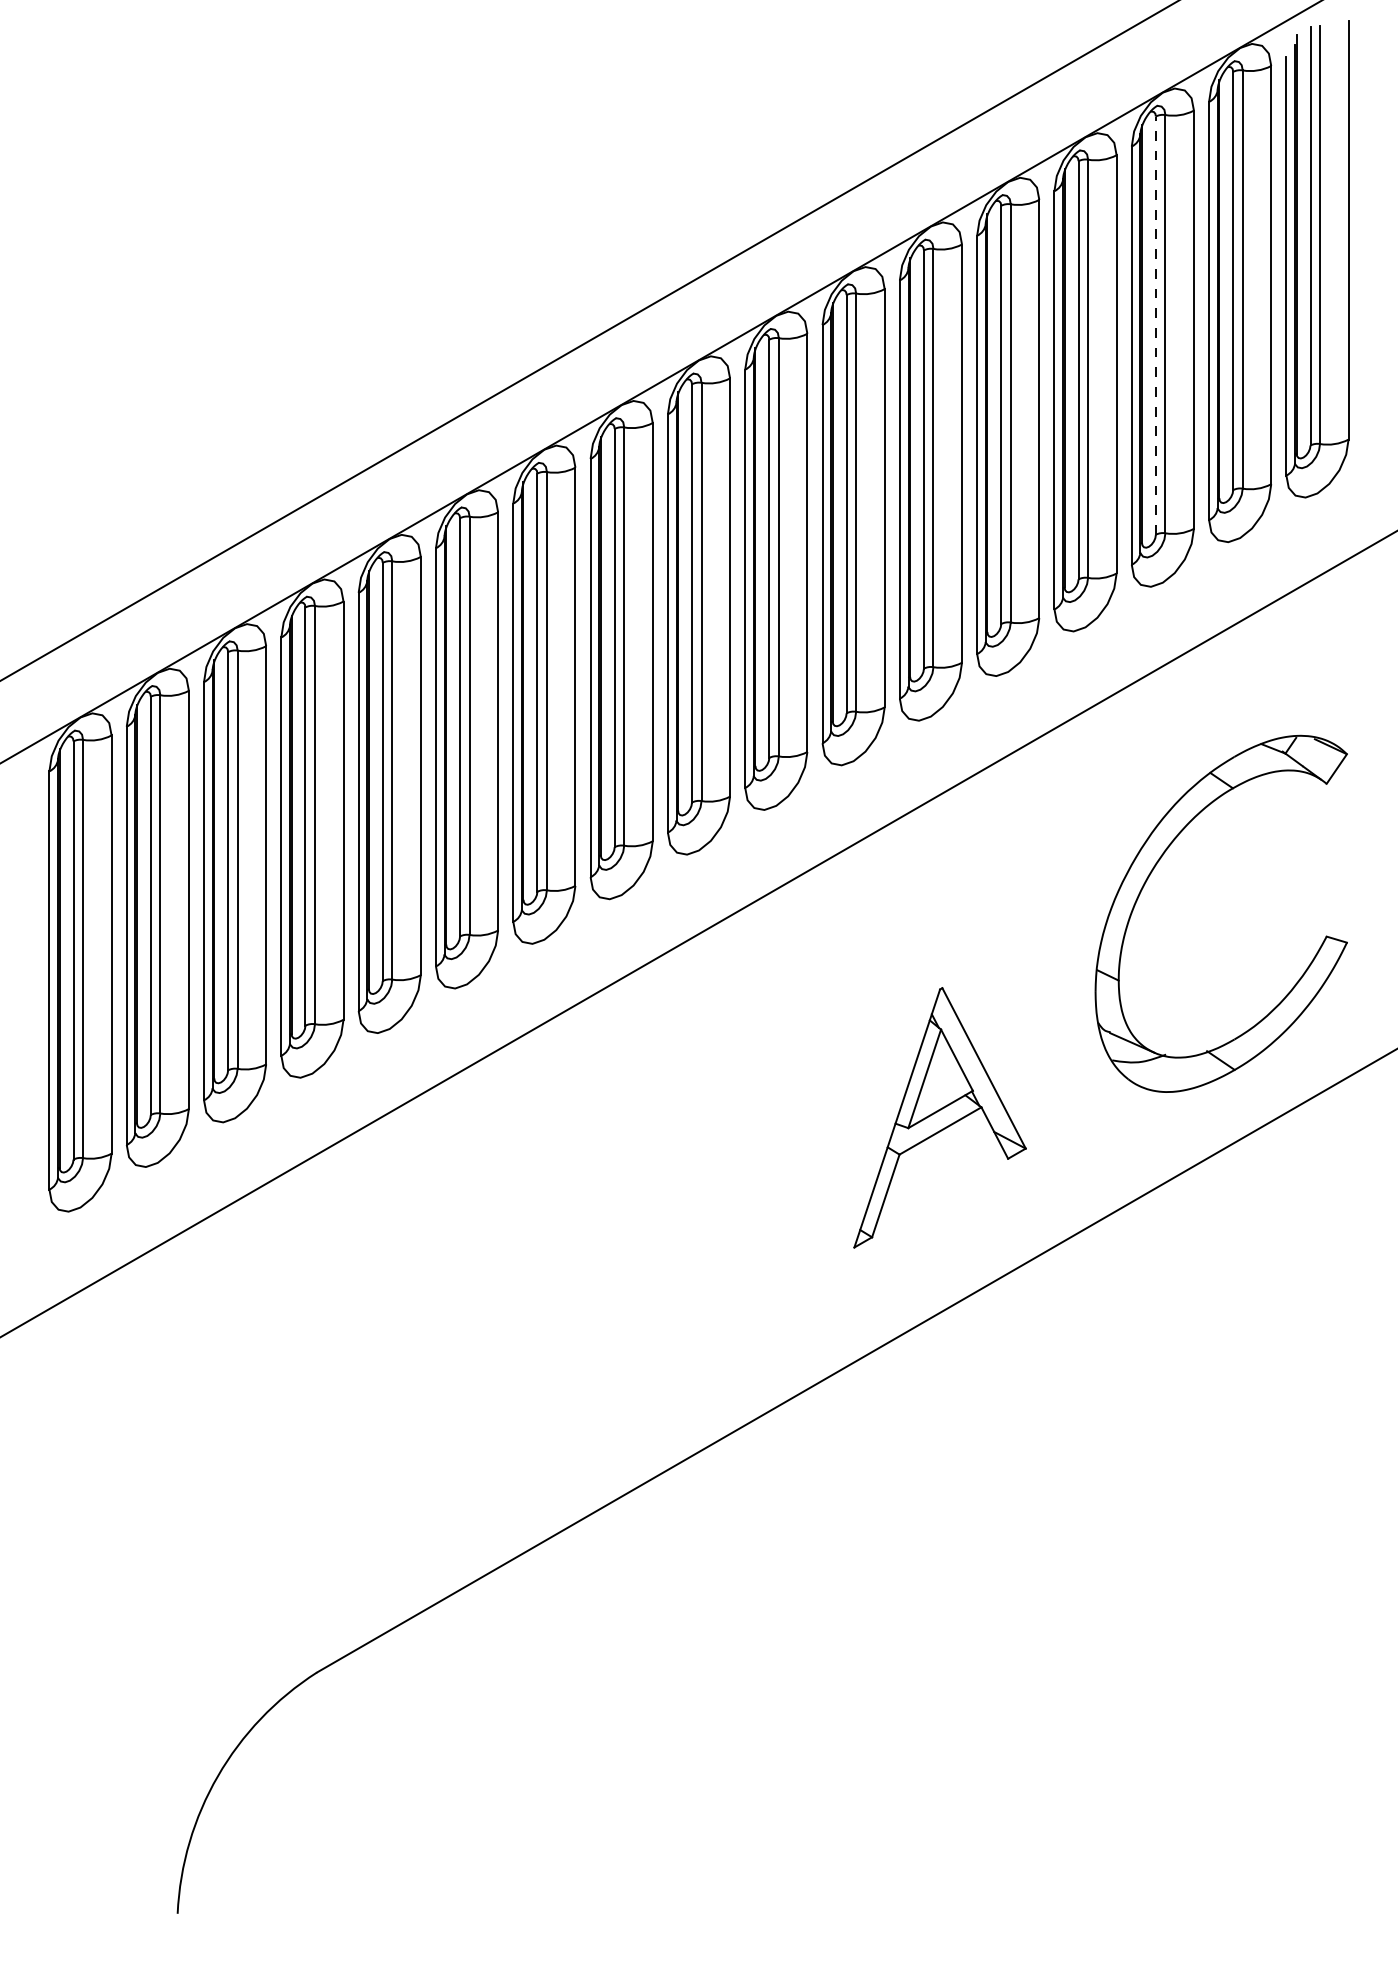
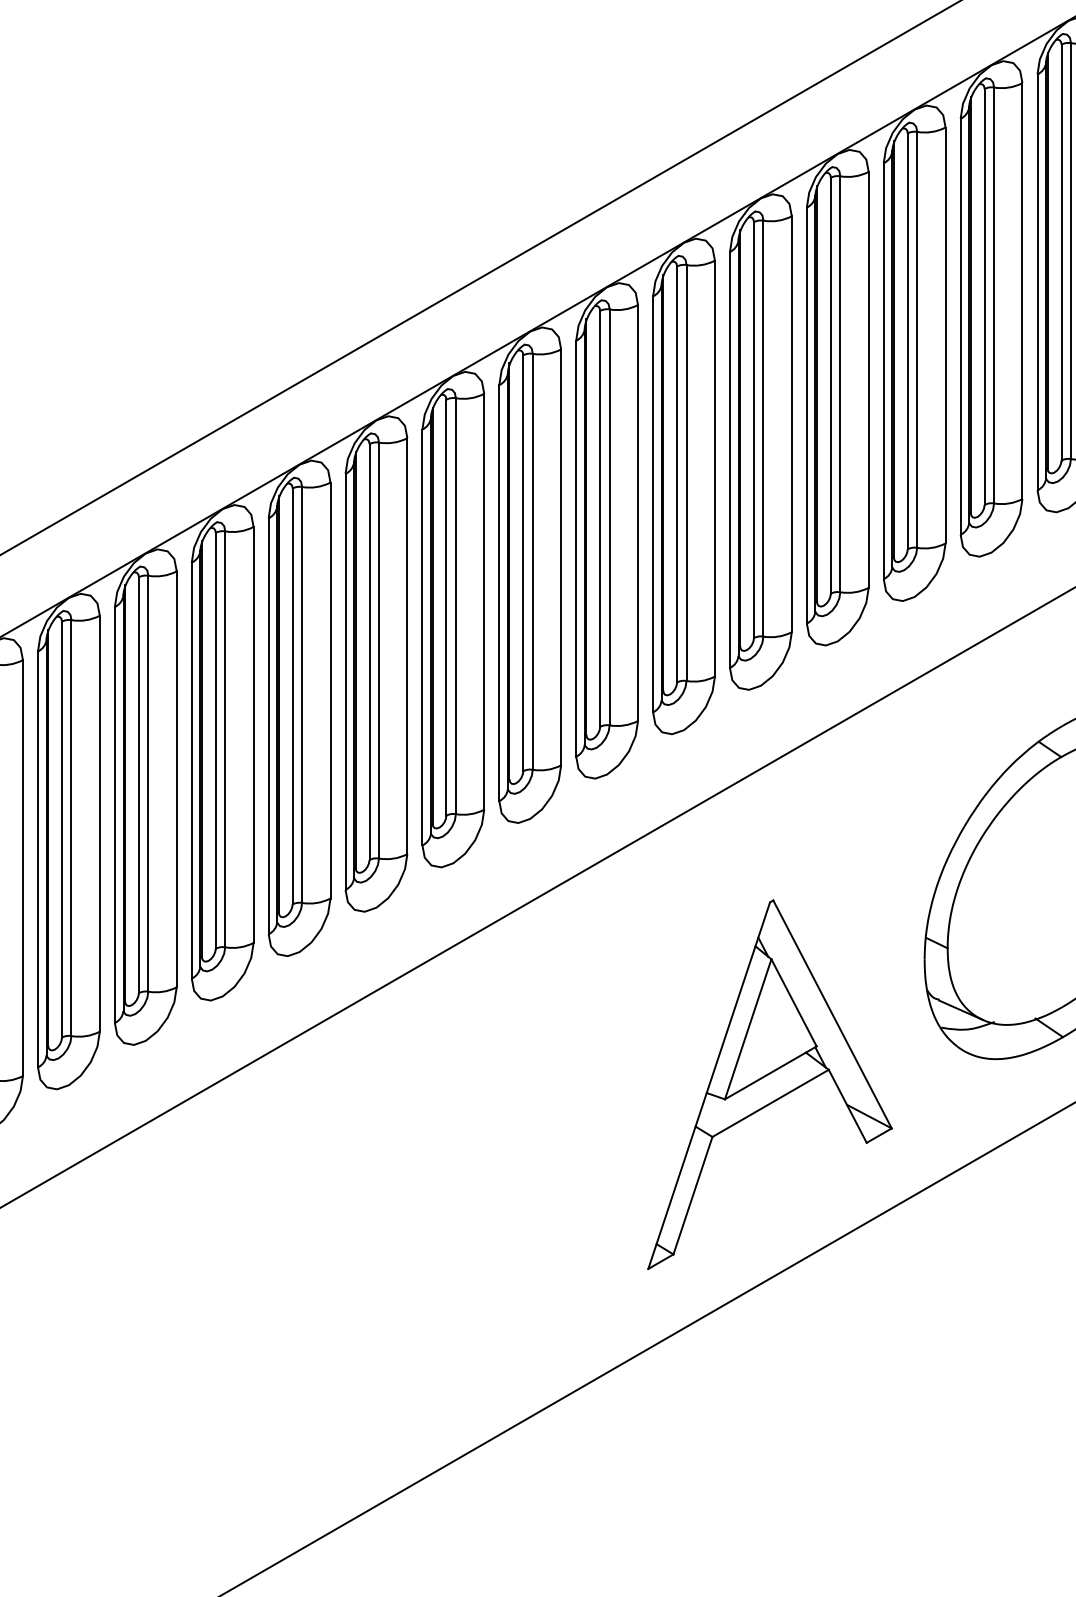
line: (1155, 325) -> (984, 296), dashed -> solid
part: (939, 1117) -> (769, 1084), size x1.43

